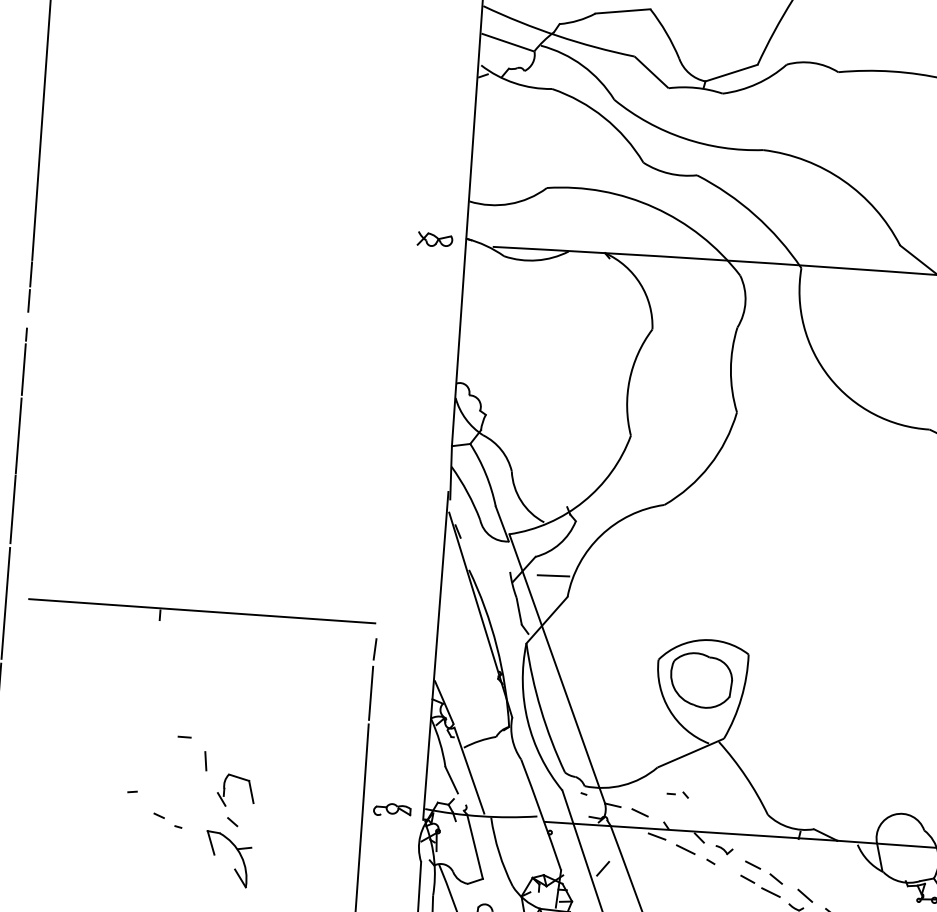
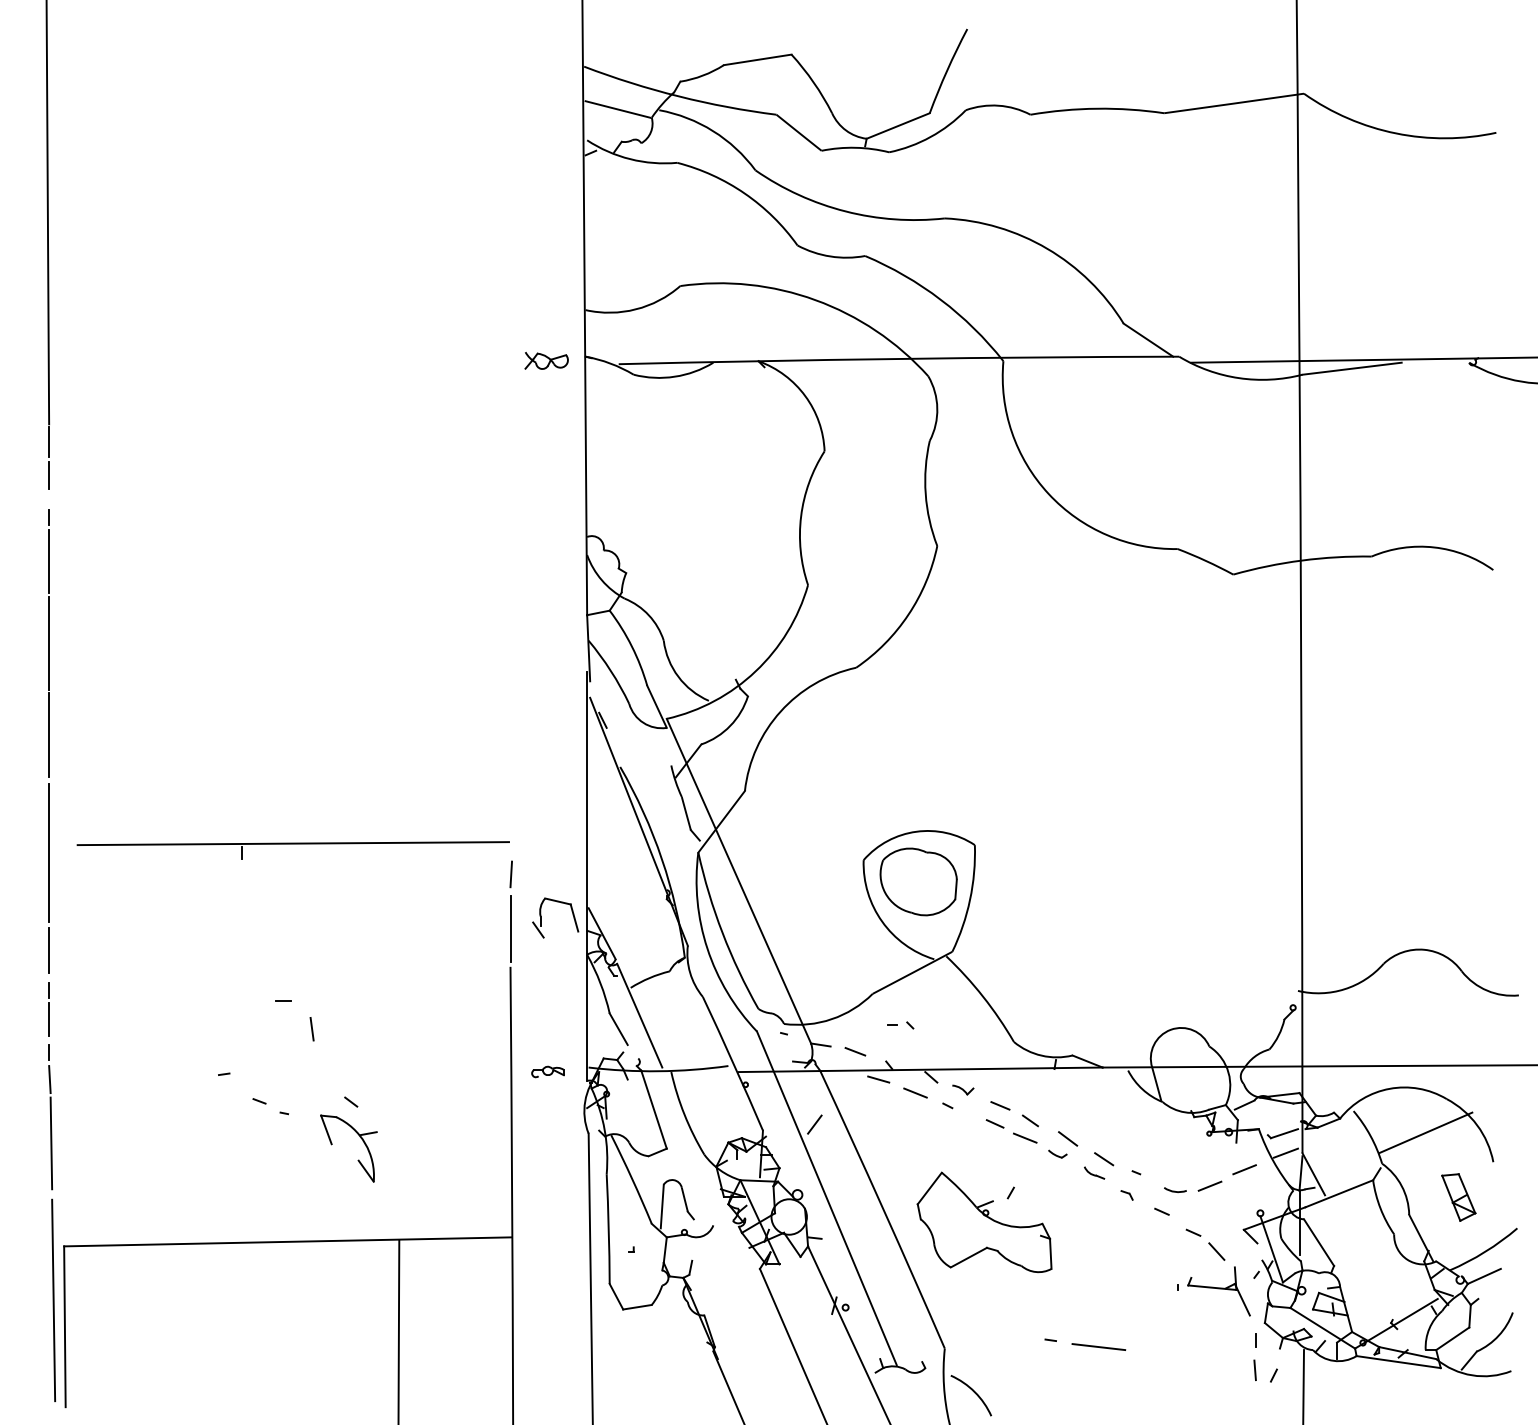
line: (552, 575) -> (724, 765), removed
part: (224, 789) -> (541, 917), moved
part: (391, 809) -> (547, 1071), size x0.7

